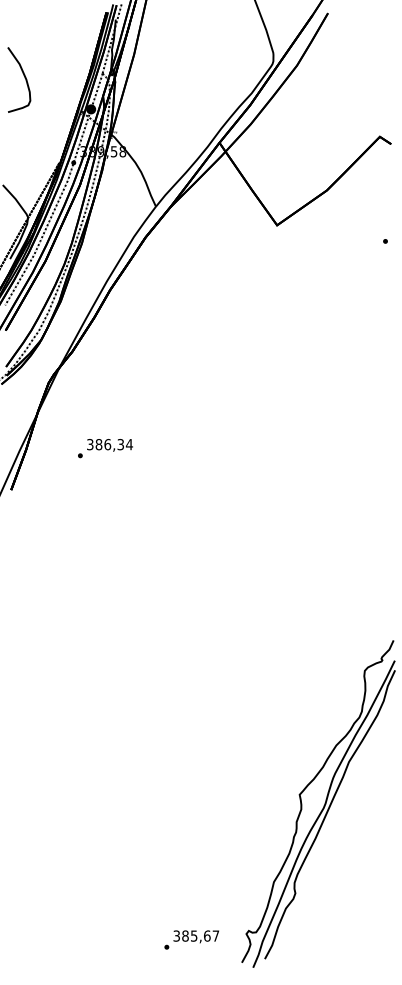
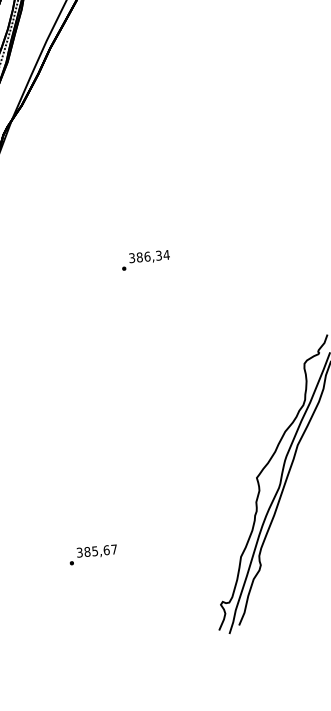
text: (105, 448) -> (145, 260), moved
text: (191, 939) -> (93, 554), moved

